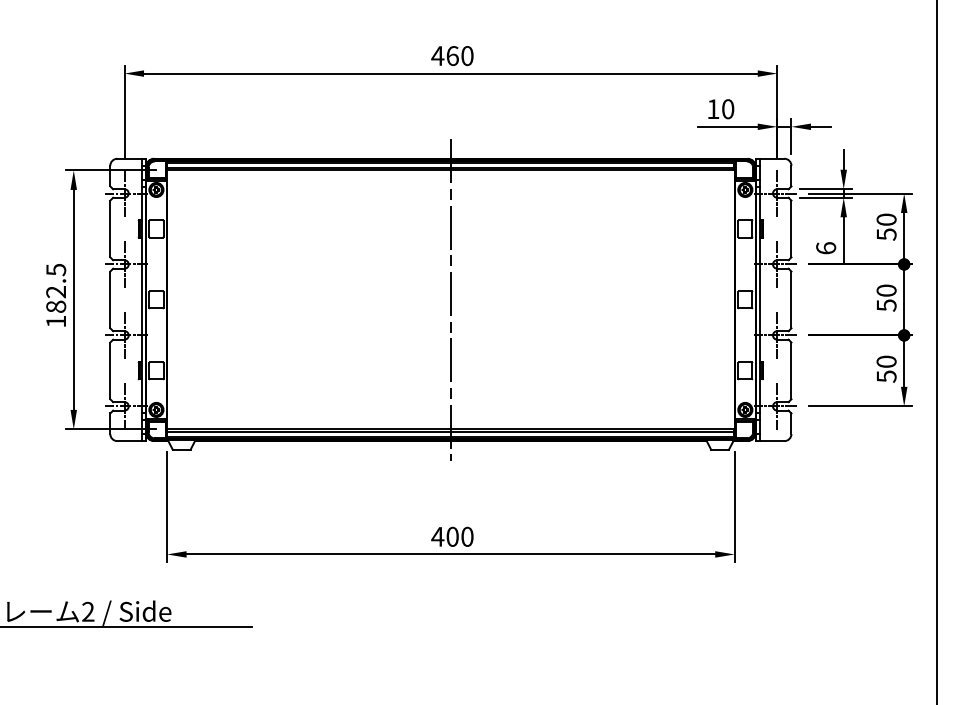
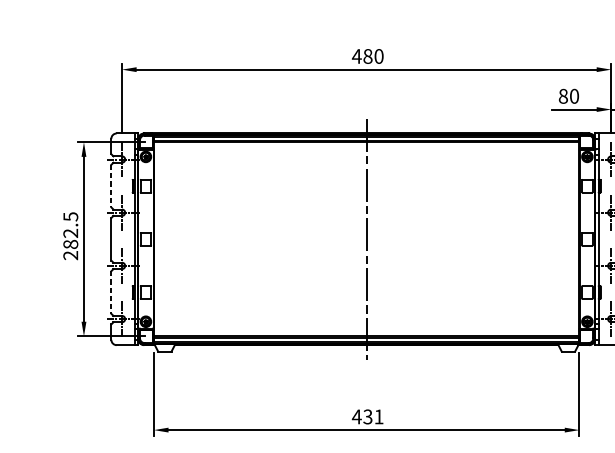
text: (452, 55) -> (367, 56), 460 -> 480
text: (713, 109) -> (563, 96), 10 -> 80
line: (110, 229) -> (111, 186), solid -> dashed
text: (55, 321) -> (70, 255), 182.5 -> 282.5
line: (110, 371) -> (111, 292), solid -> dashed
text: (459, 536) -> (373, 416), 400 -> 431

